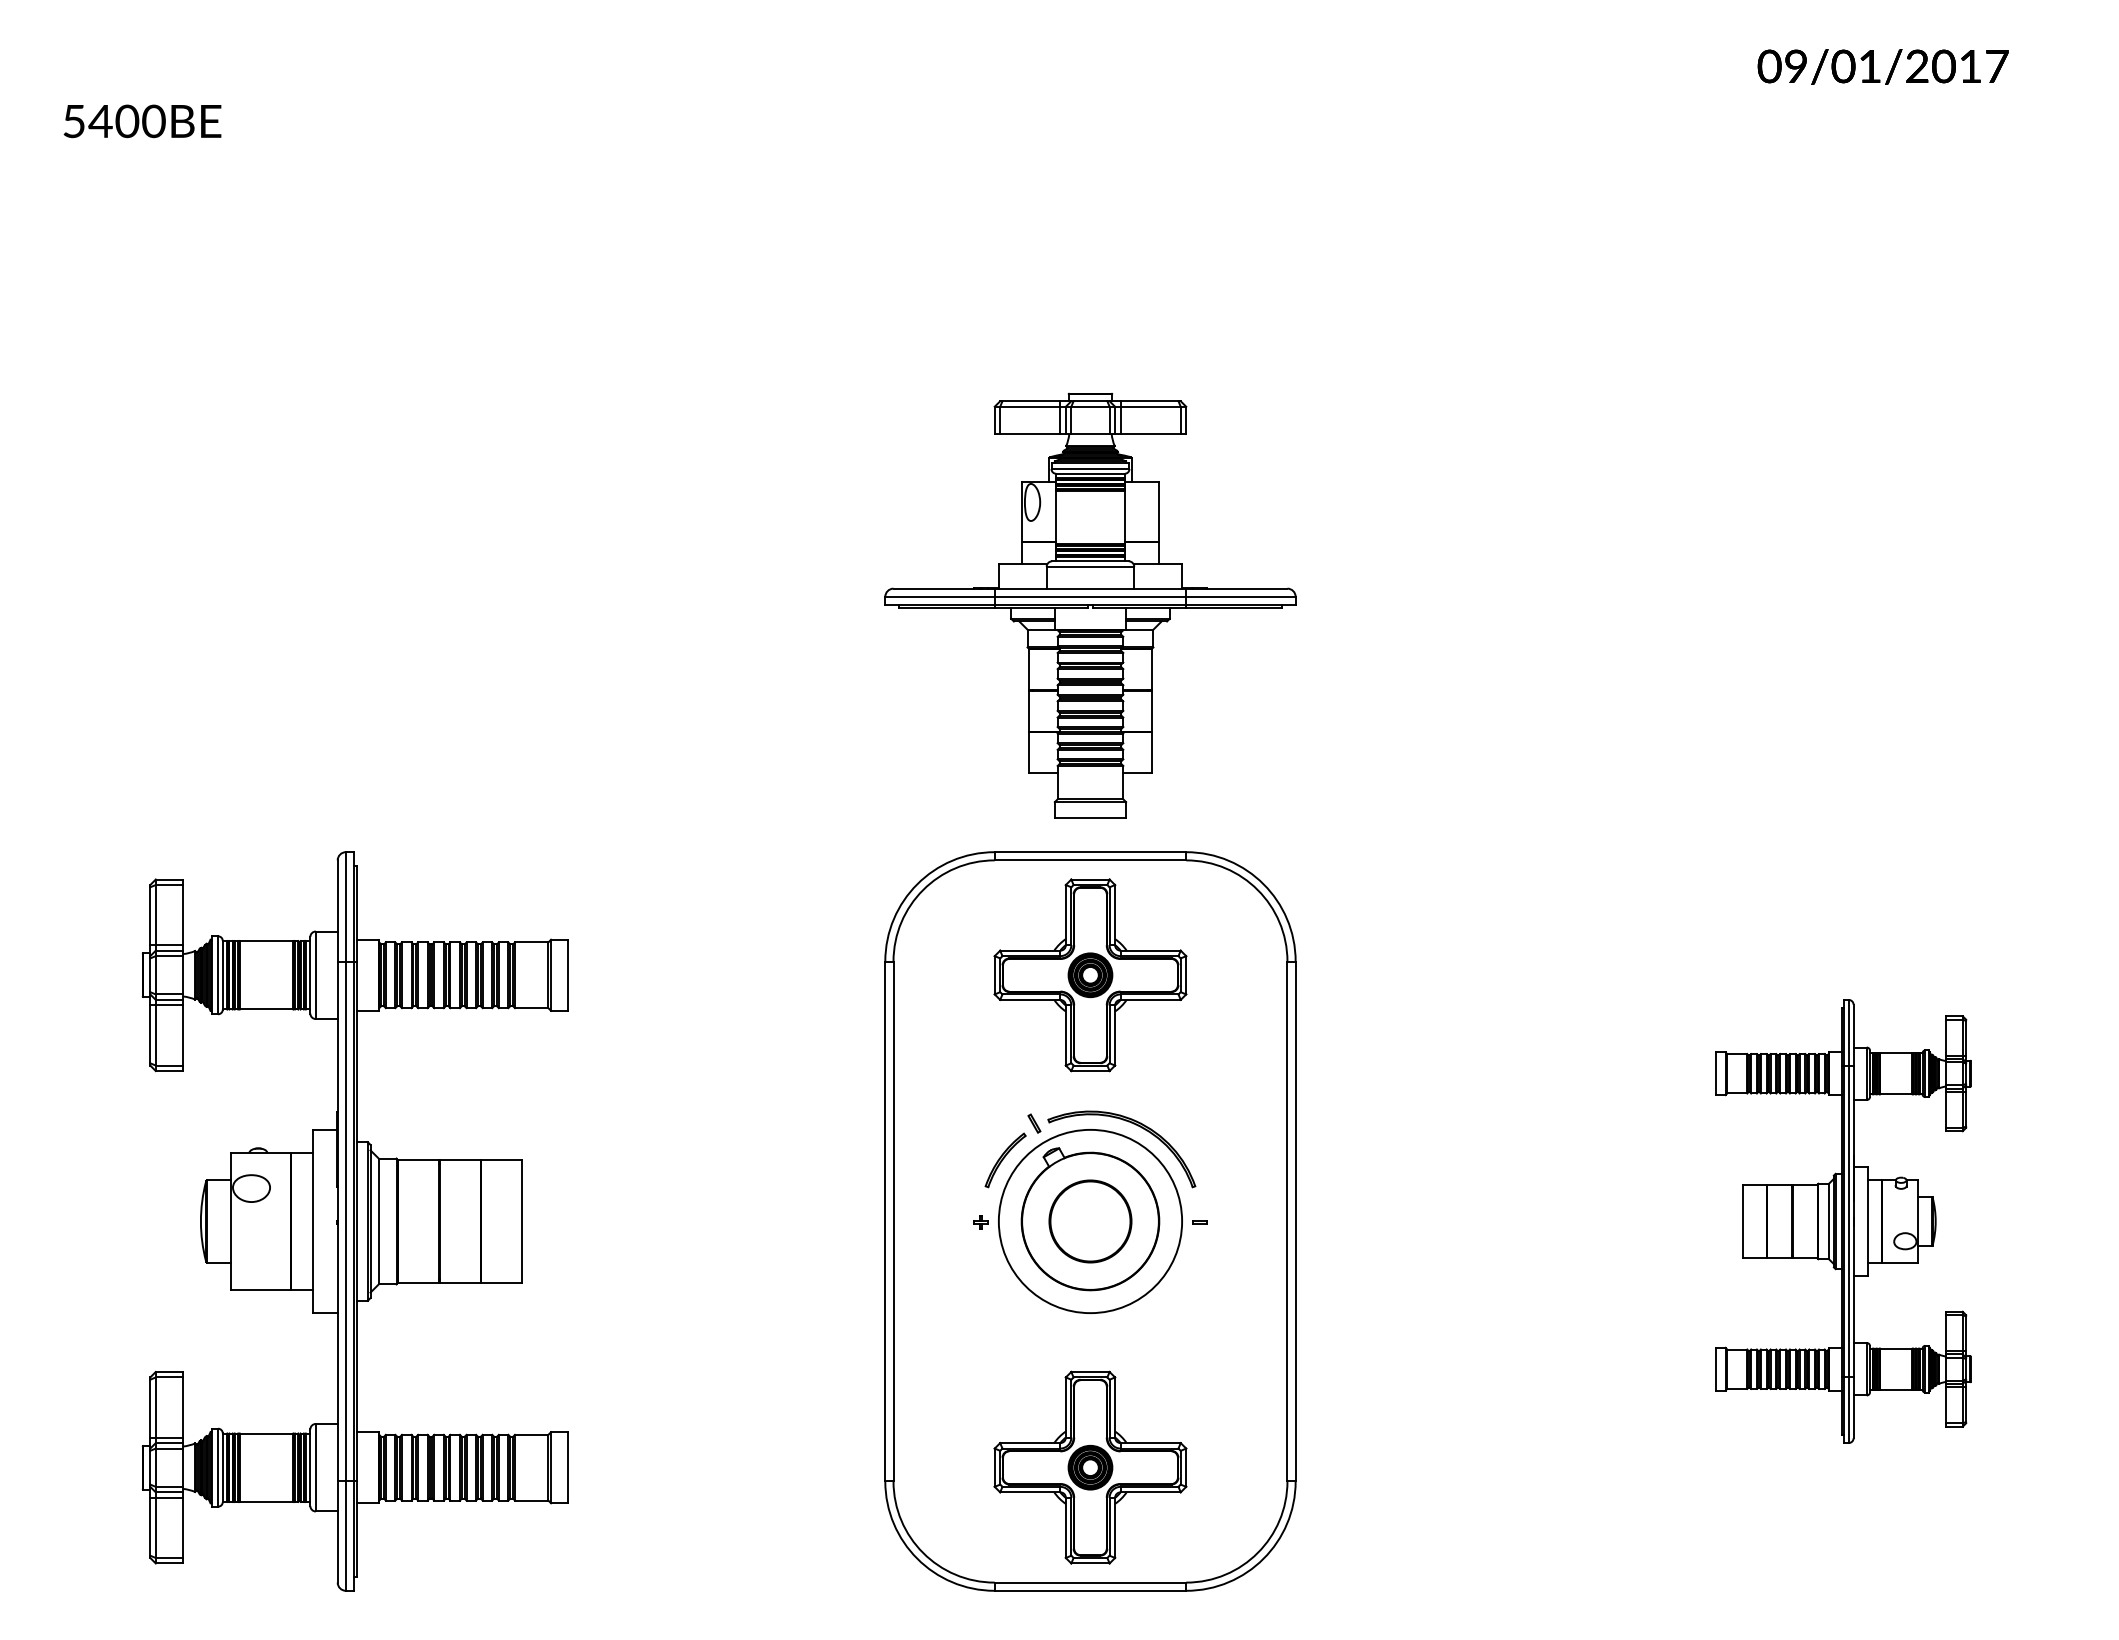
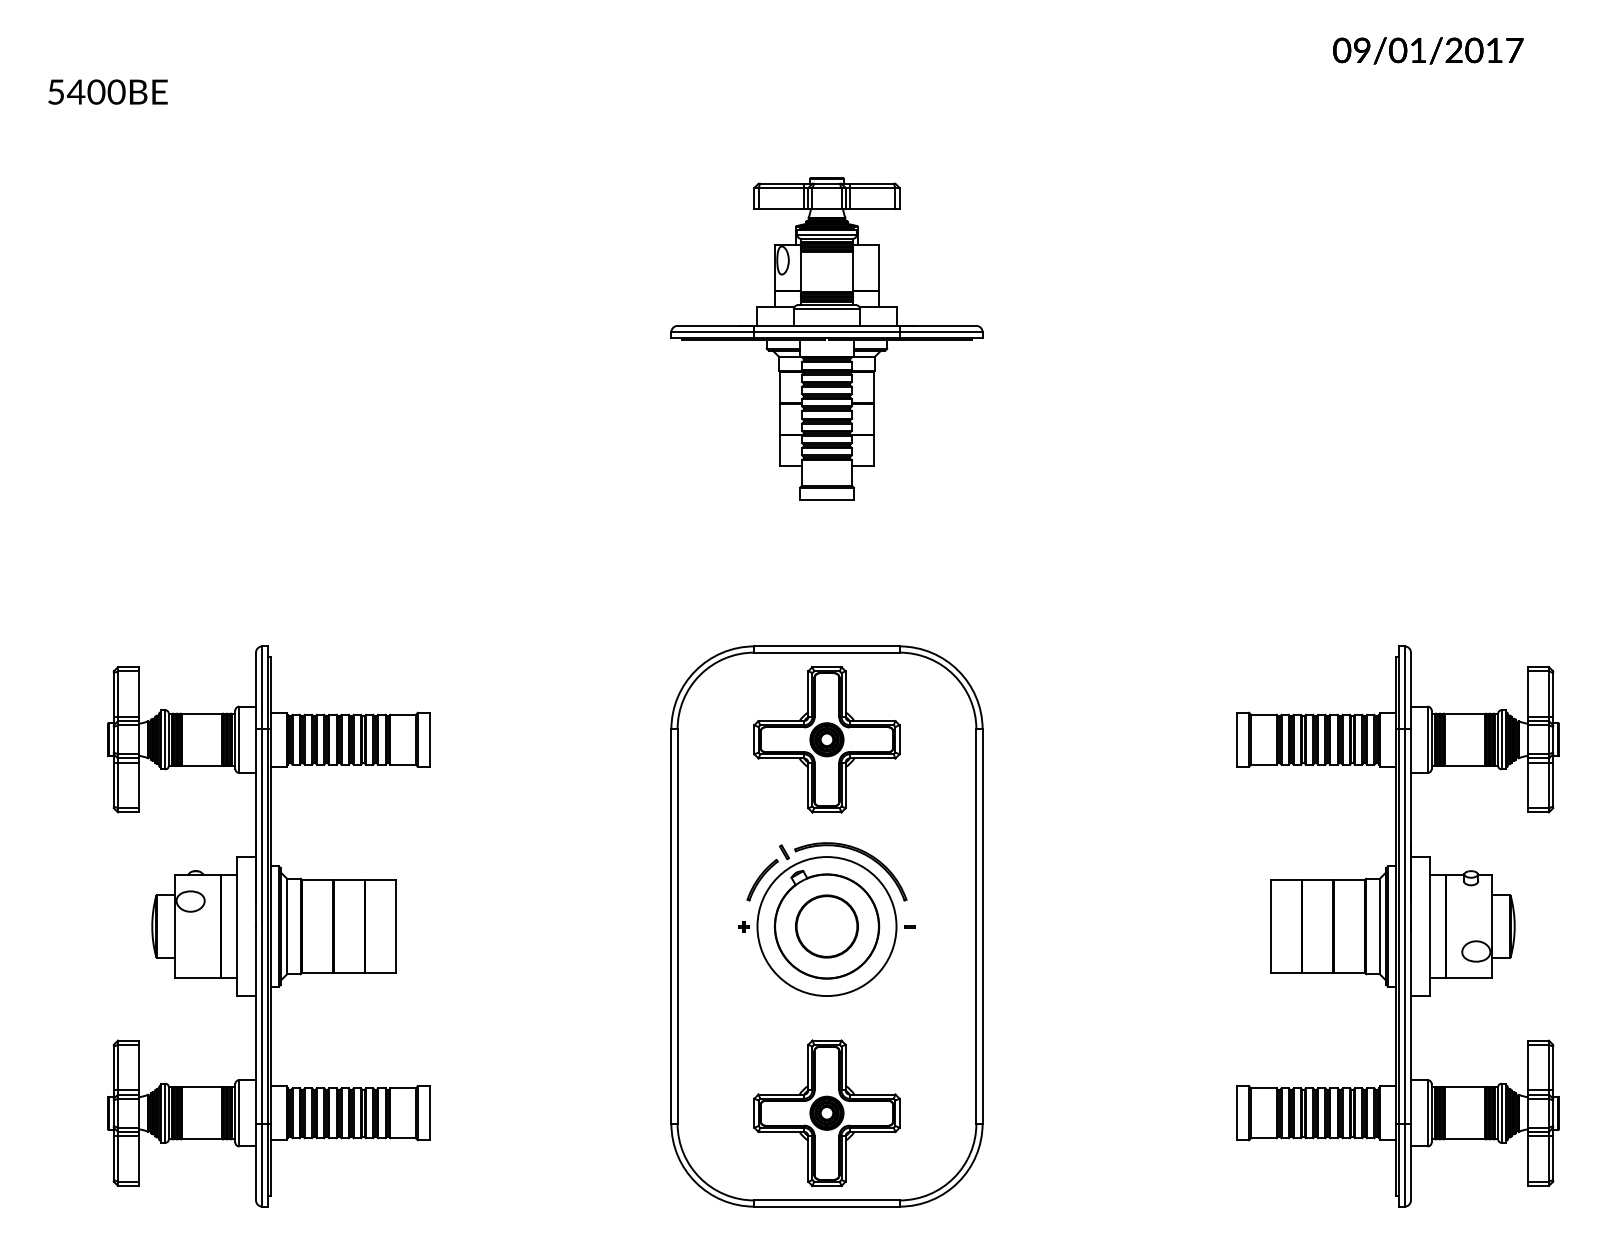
part: (1090, 605) -> (827, 338), moved
part: (1843, 1221) -> (1398, 926), size x1.67

